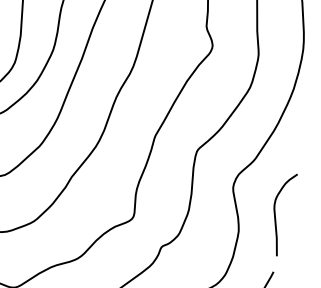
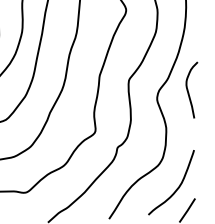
curve: (276, 211) -> (188, 89), moved

